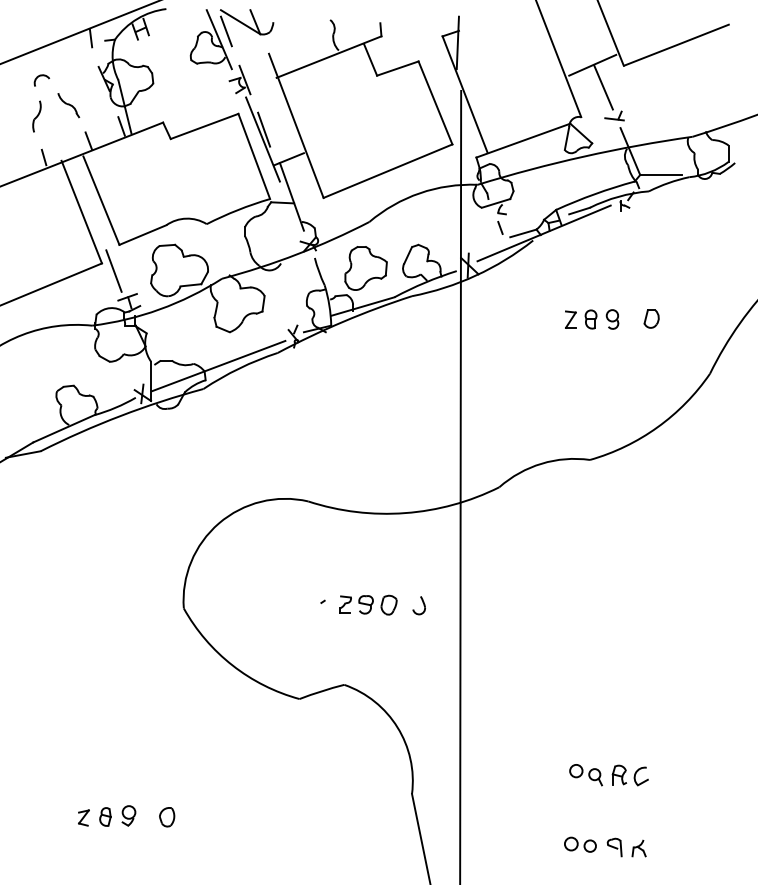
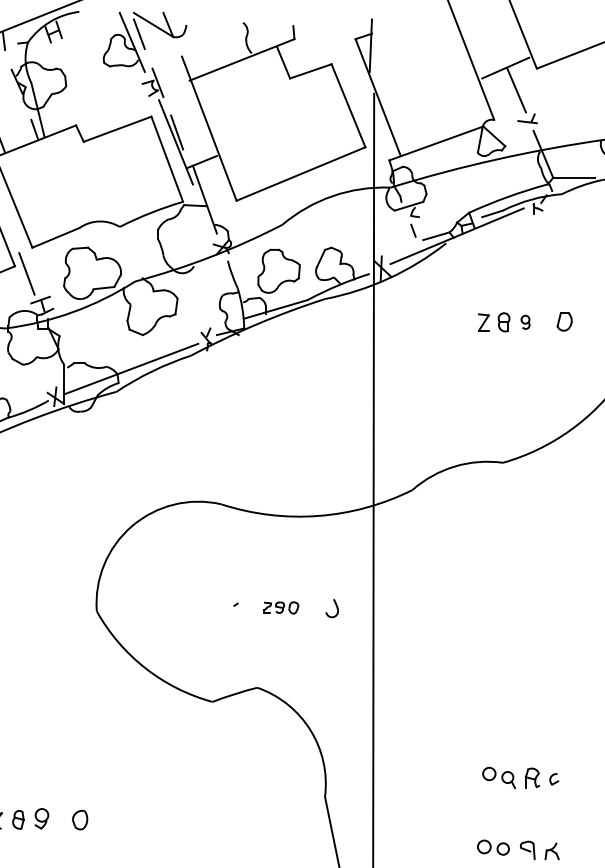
part: (612, 319) -> (525, 322), size x0.7
part: (368, 604) -> (281, 607), size x0.6
part: (640, 776) -> (553, 779), size x0.6

